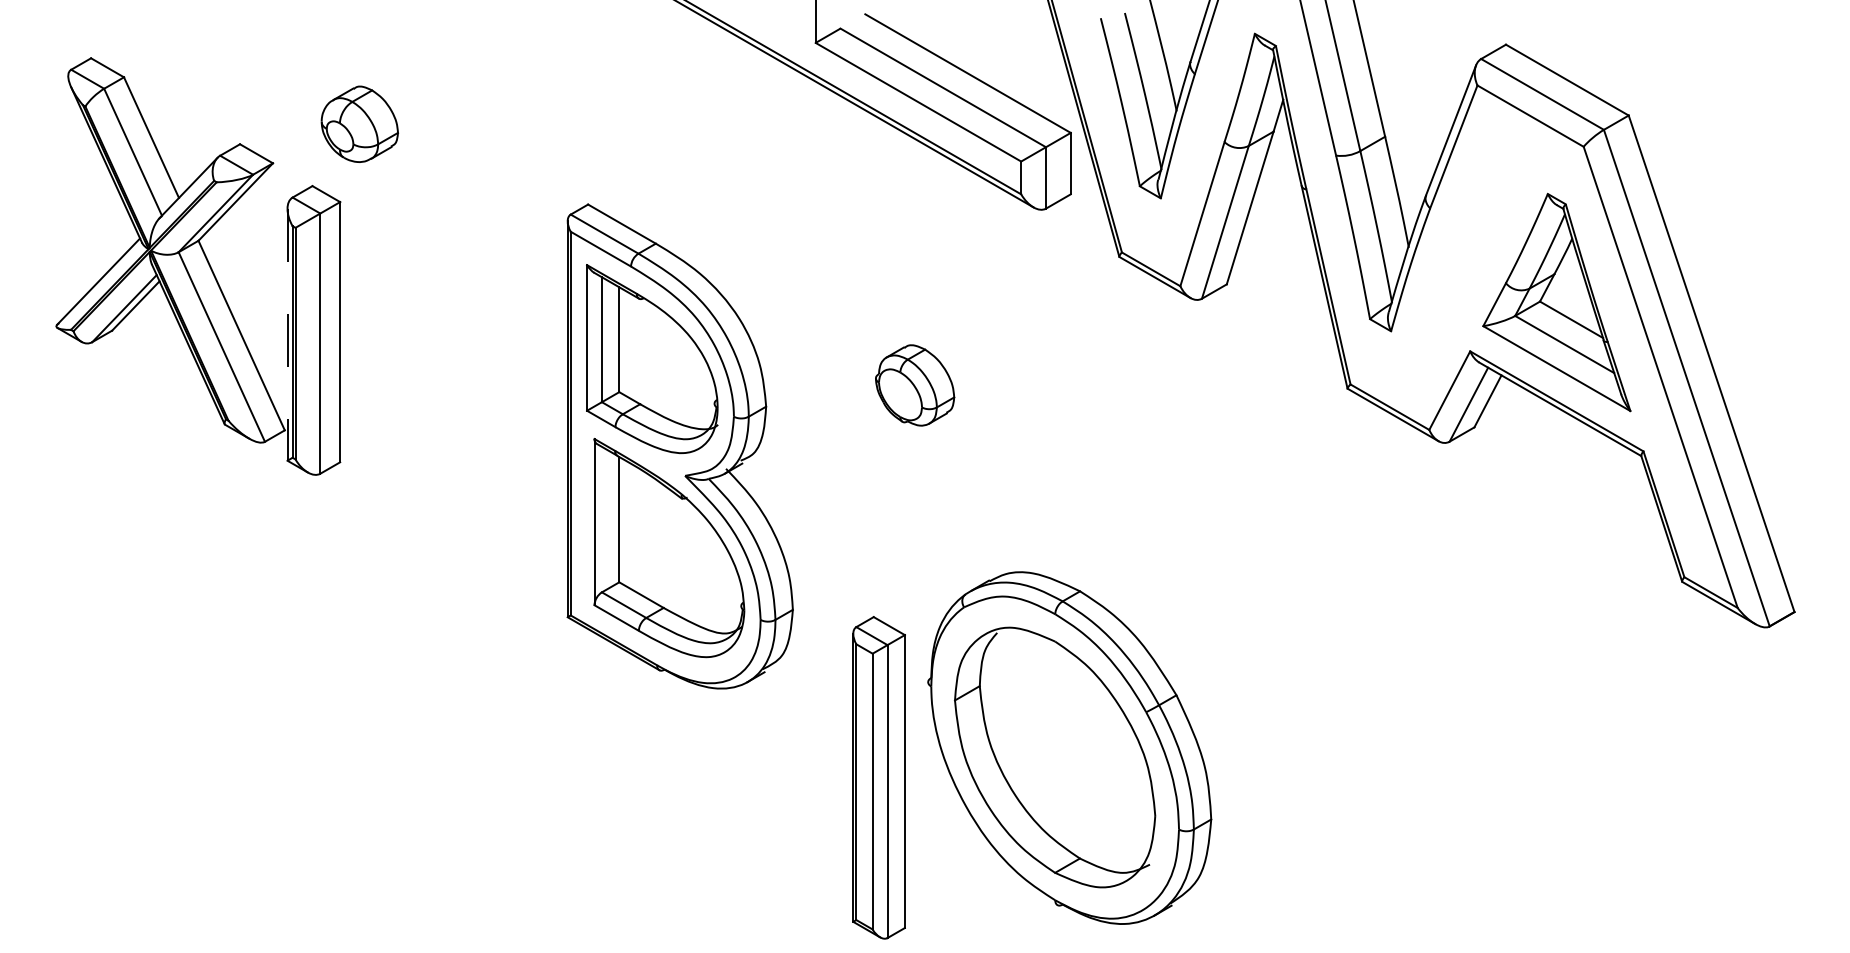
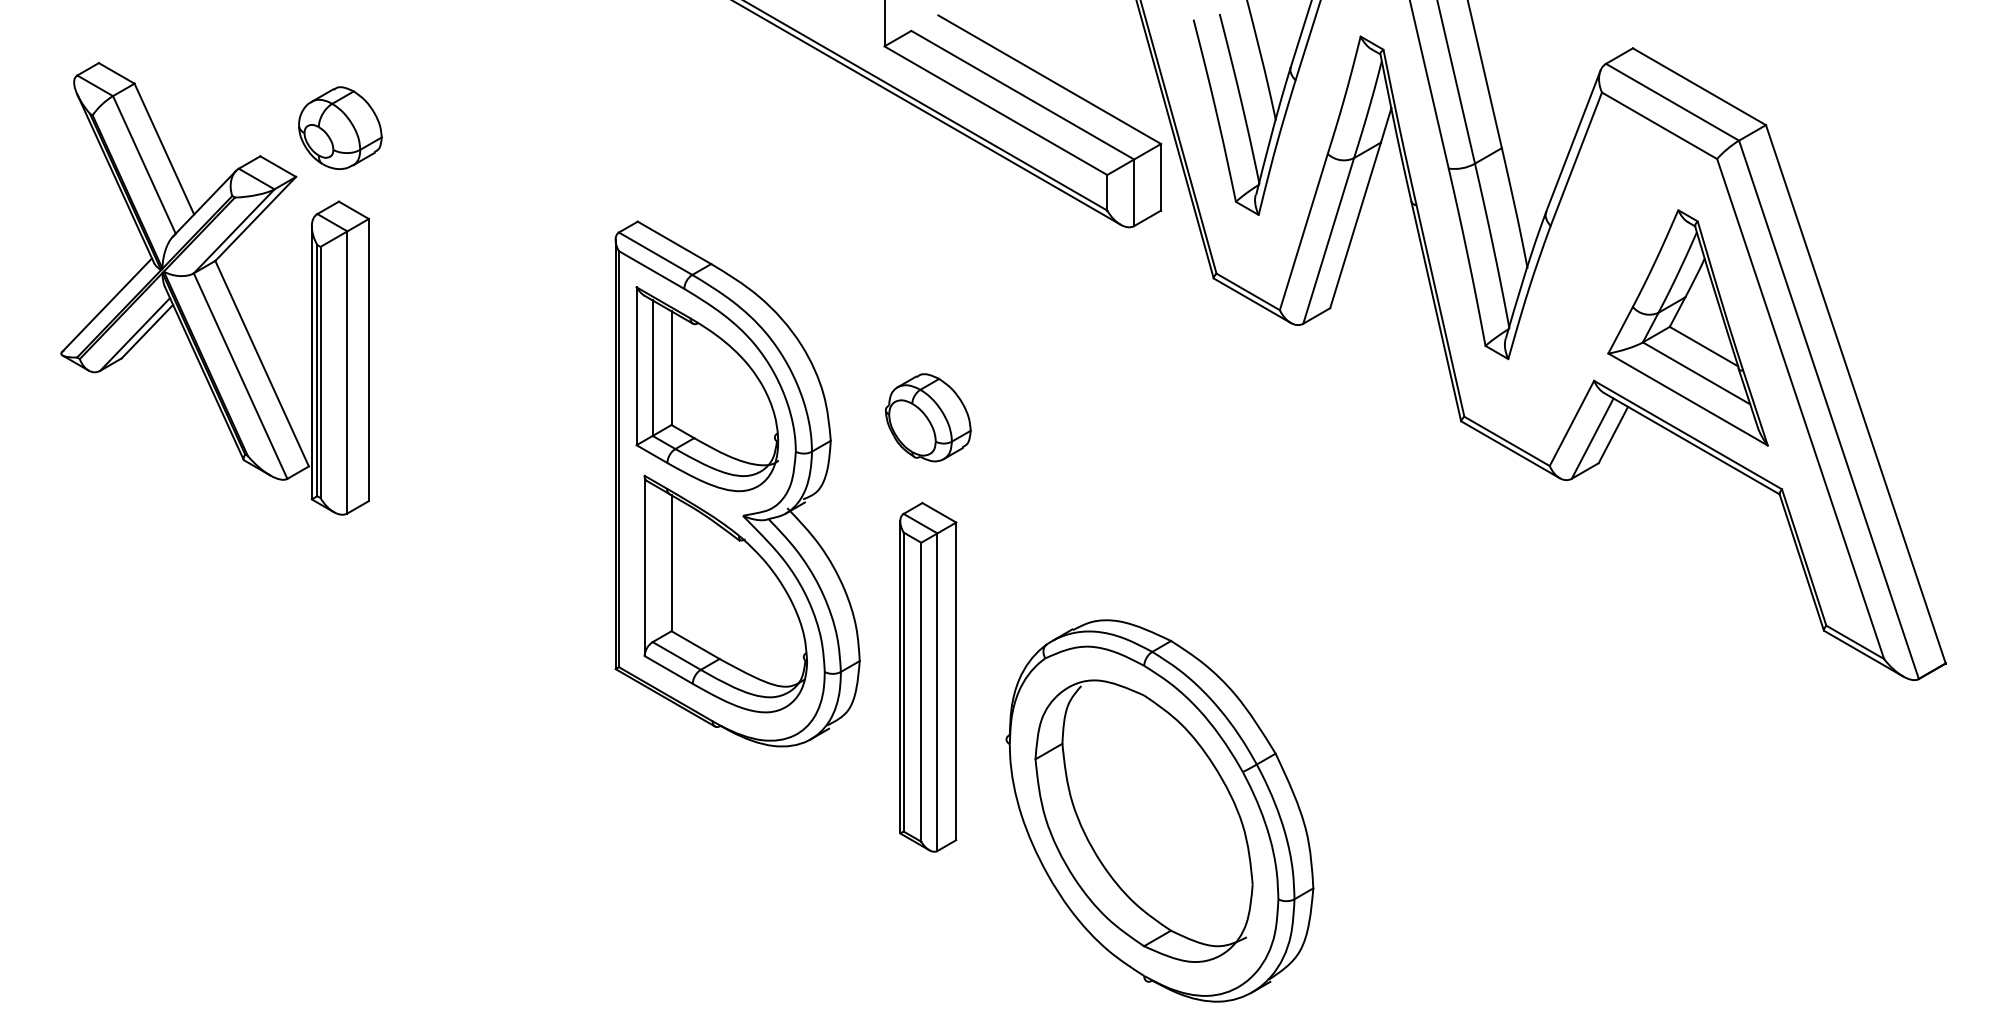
part: (359, 123) -> (340, 127), moved
line: (287, 334) -> (311, 362), dashed -> solid
part: (915, 385) -> (928, 417), moved
part: (878, 777) -> (927, 676), moved

